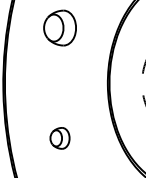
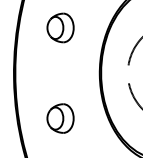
part: (59, 138) -> (60, 118), size x1.67

